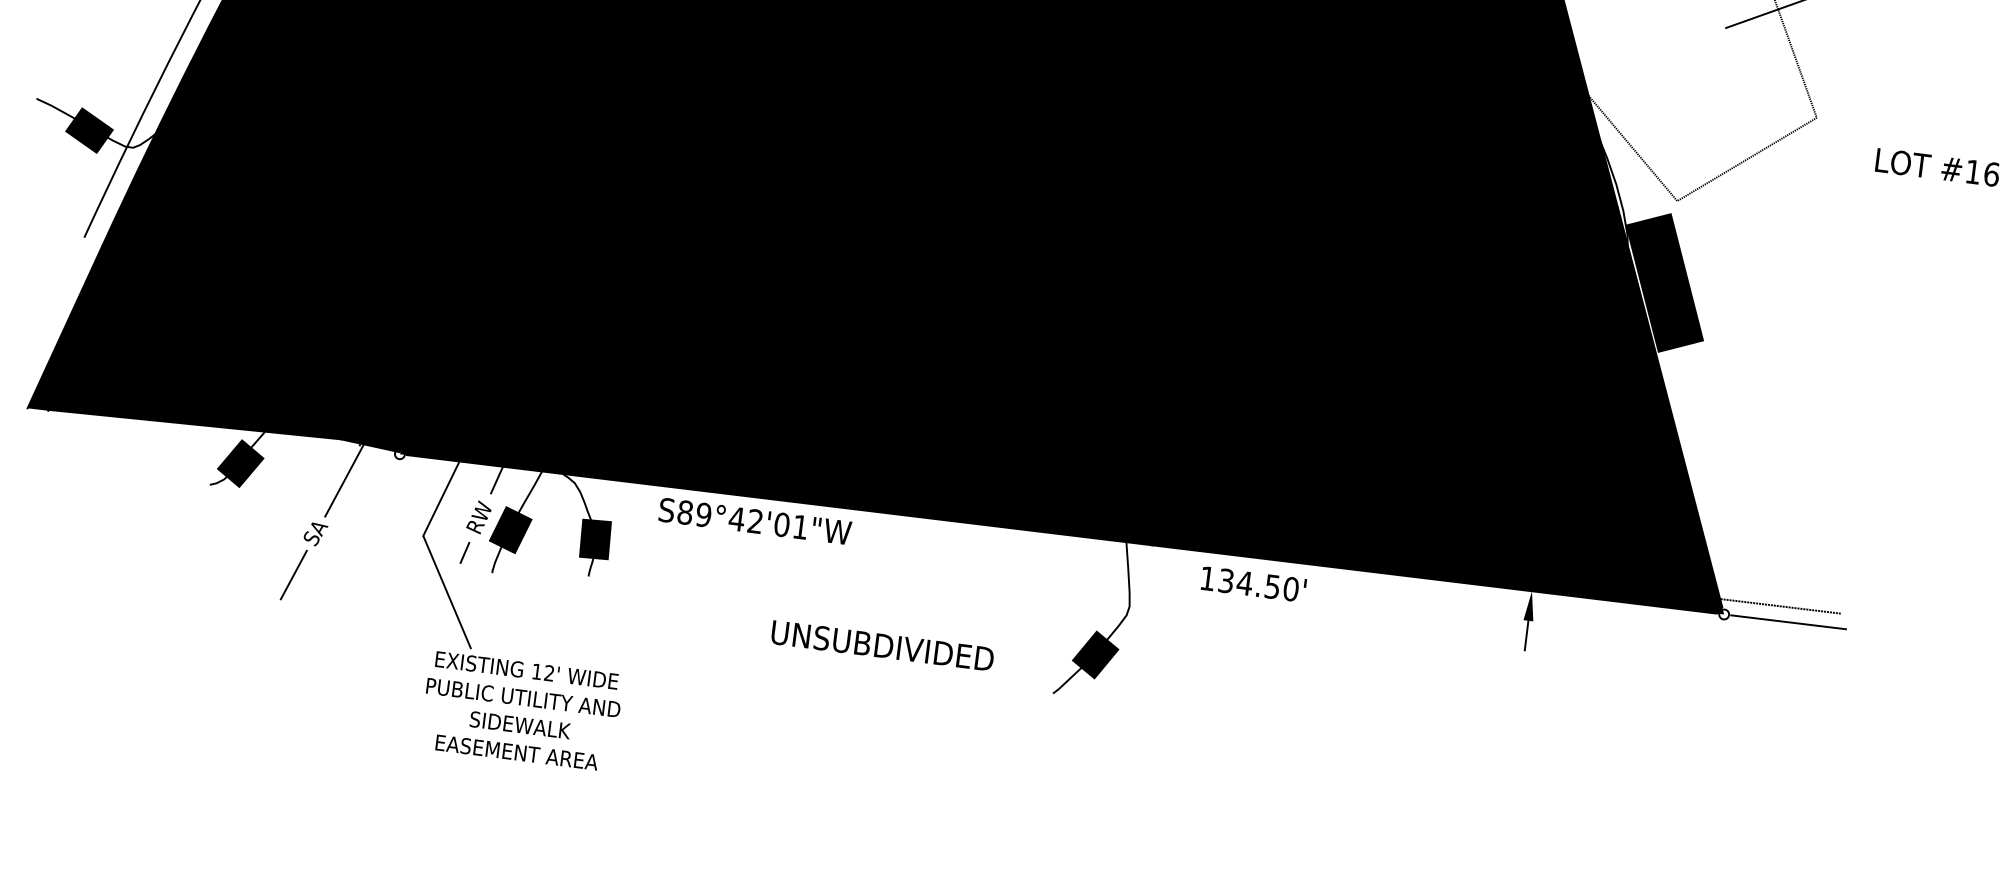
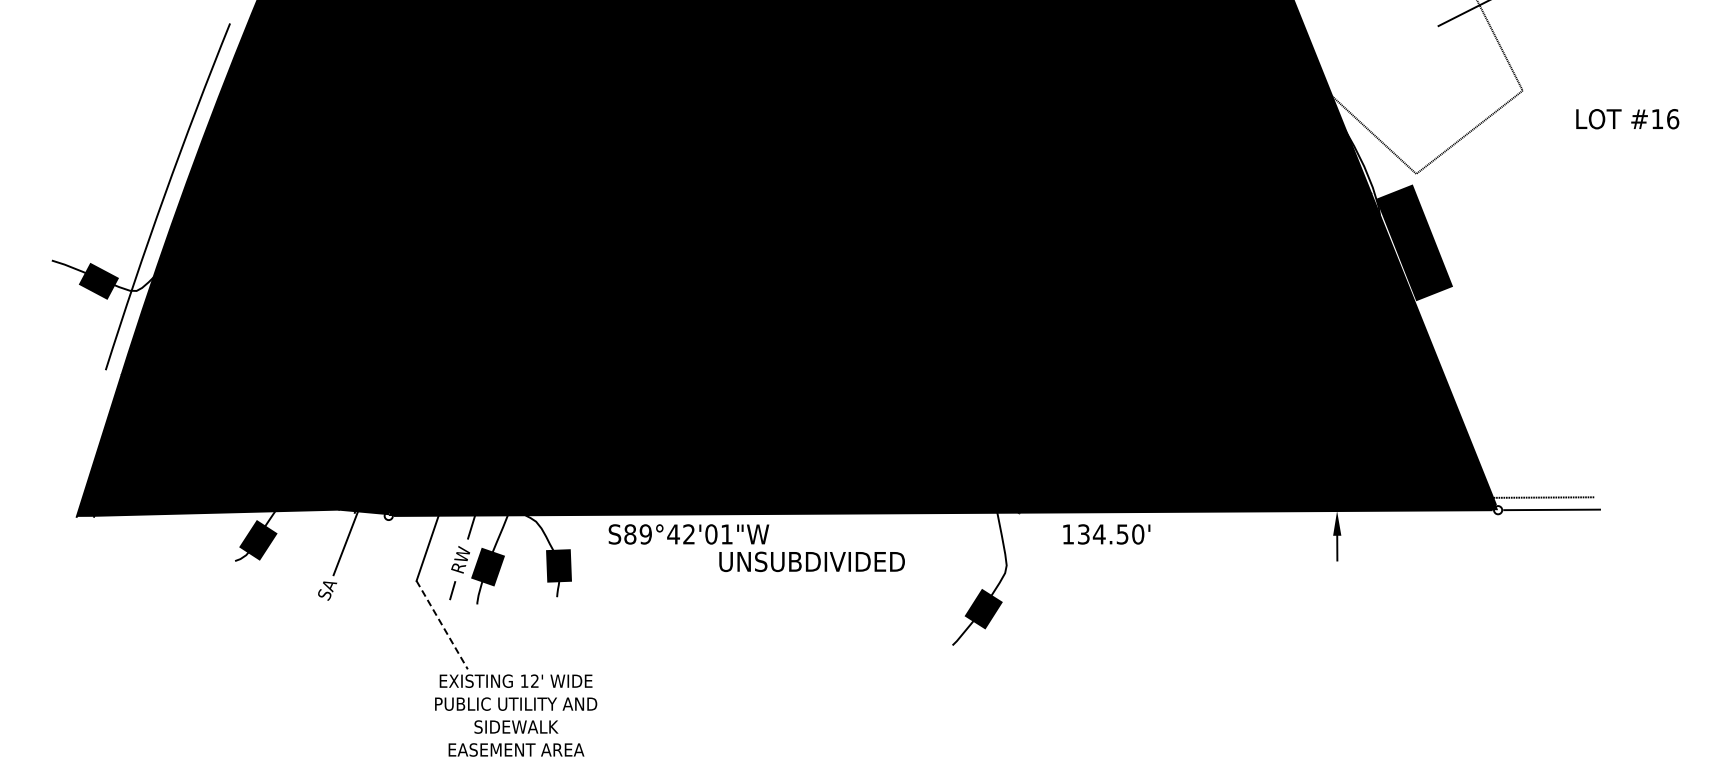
line: (293, 574) -> (313, 626), removed
line: (447, 592) -> (442, 625), solid -> dashed
text: (882, 645) -> (811, 561), moved

